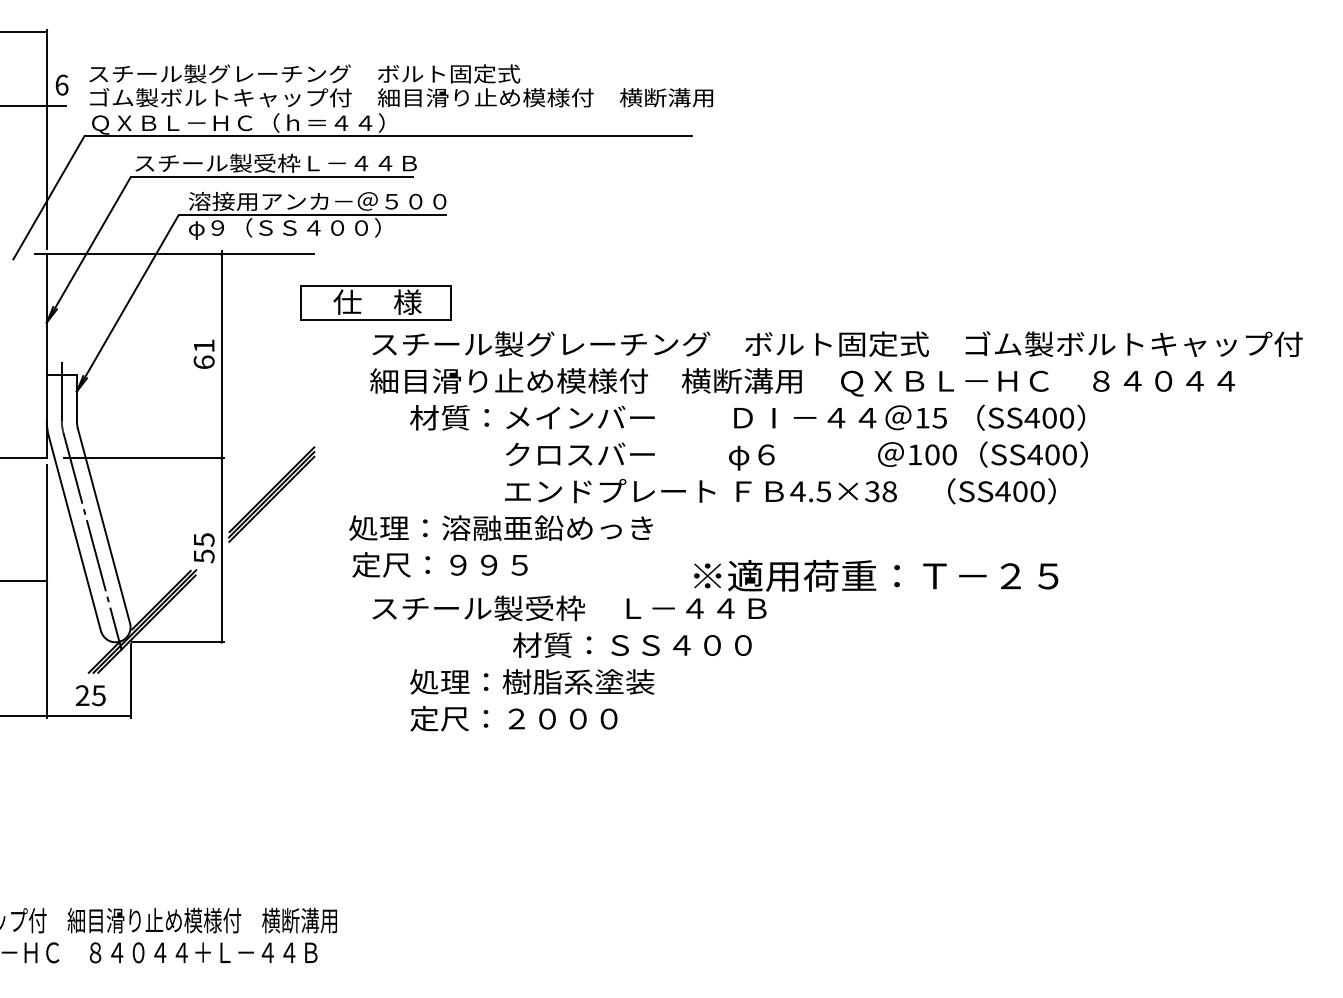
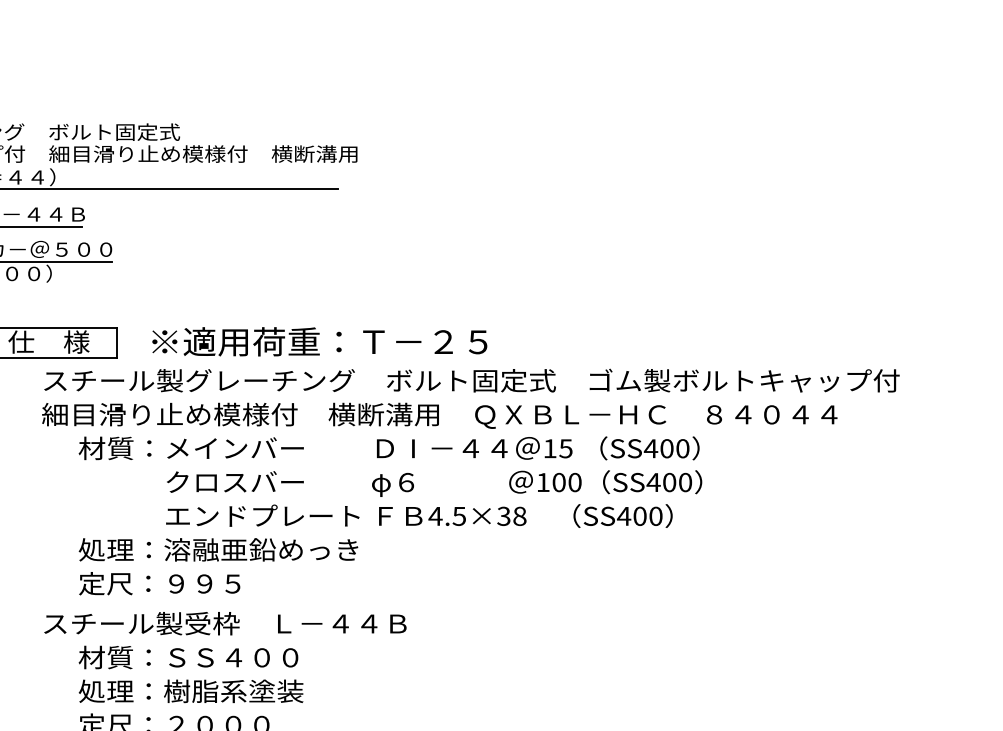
text: (500, 527) -> (218, 549), moved
text: (439, 564) -> (159, 583), moved
text: (876, 575) -> (320, 341), moved
text: (632, 644) -> (188, 656), moved

